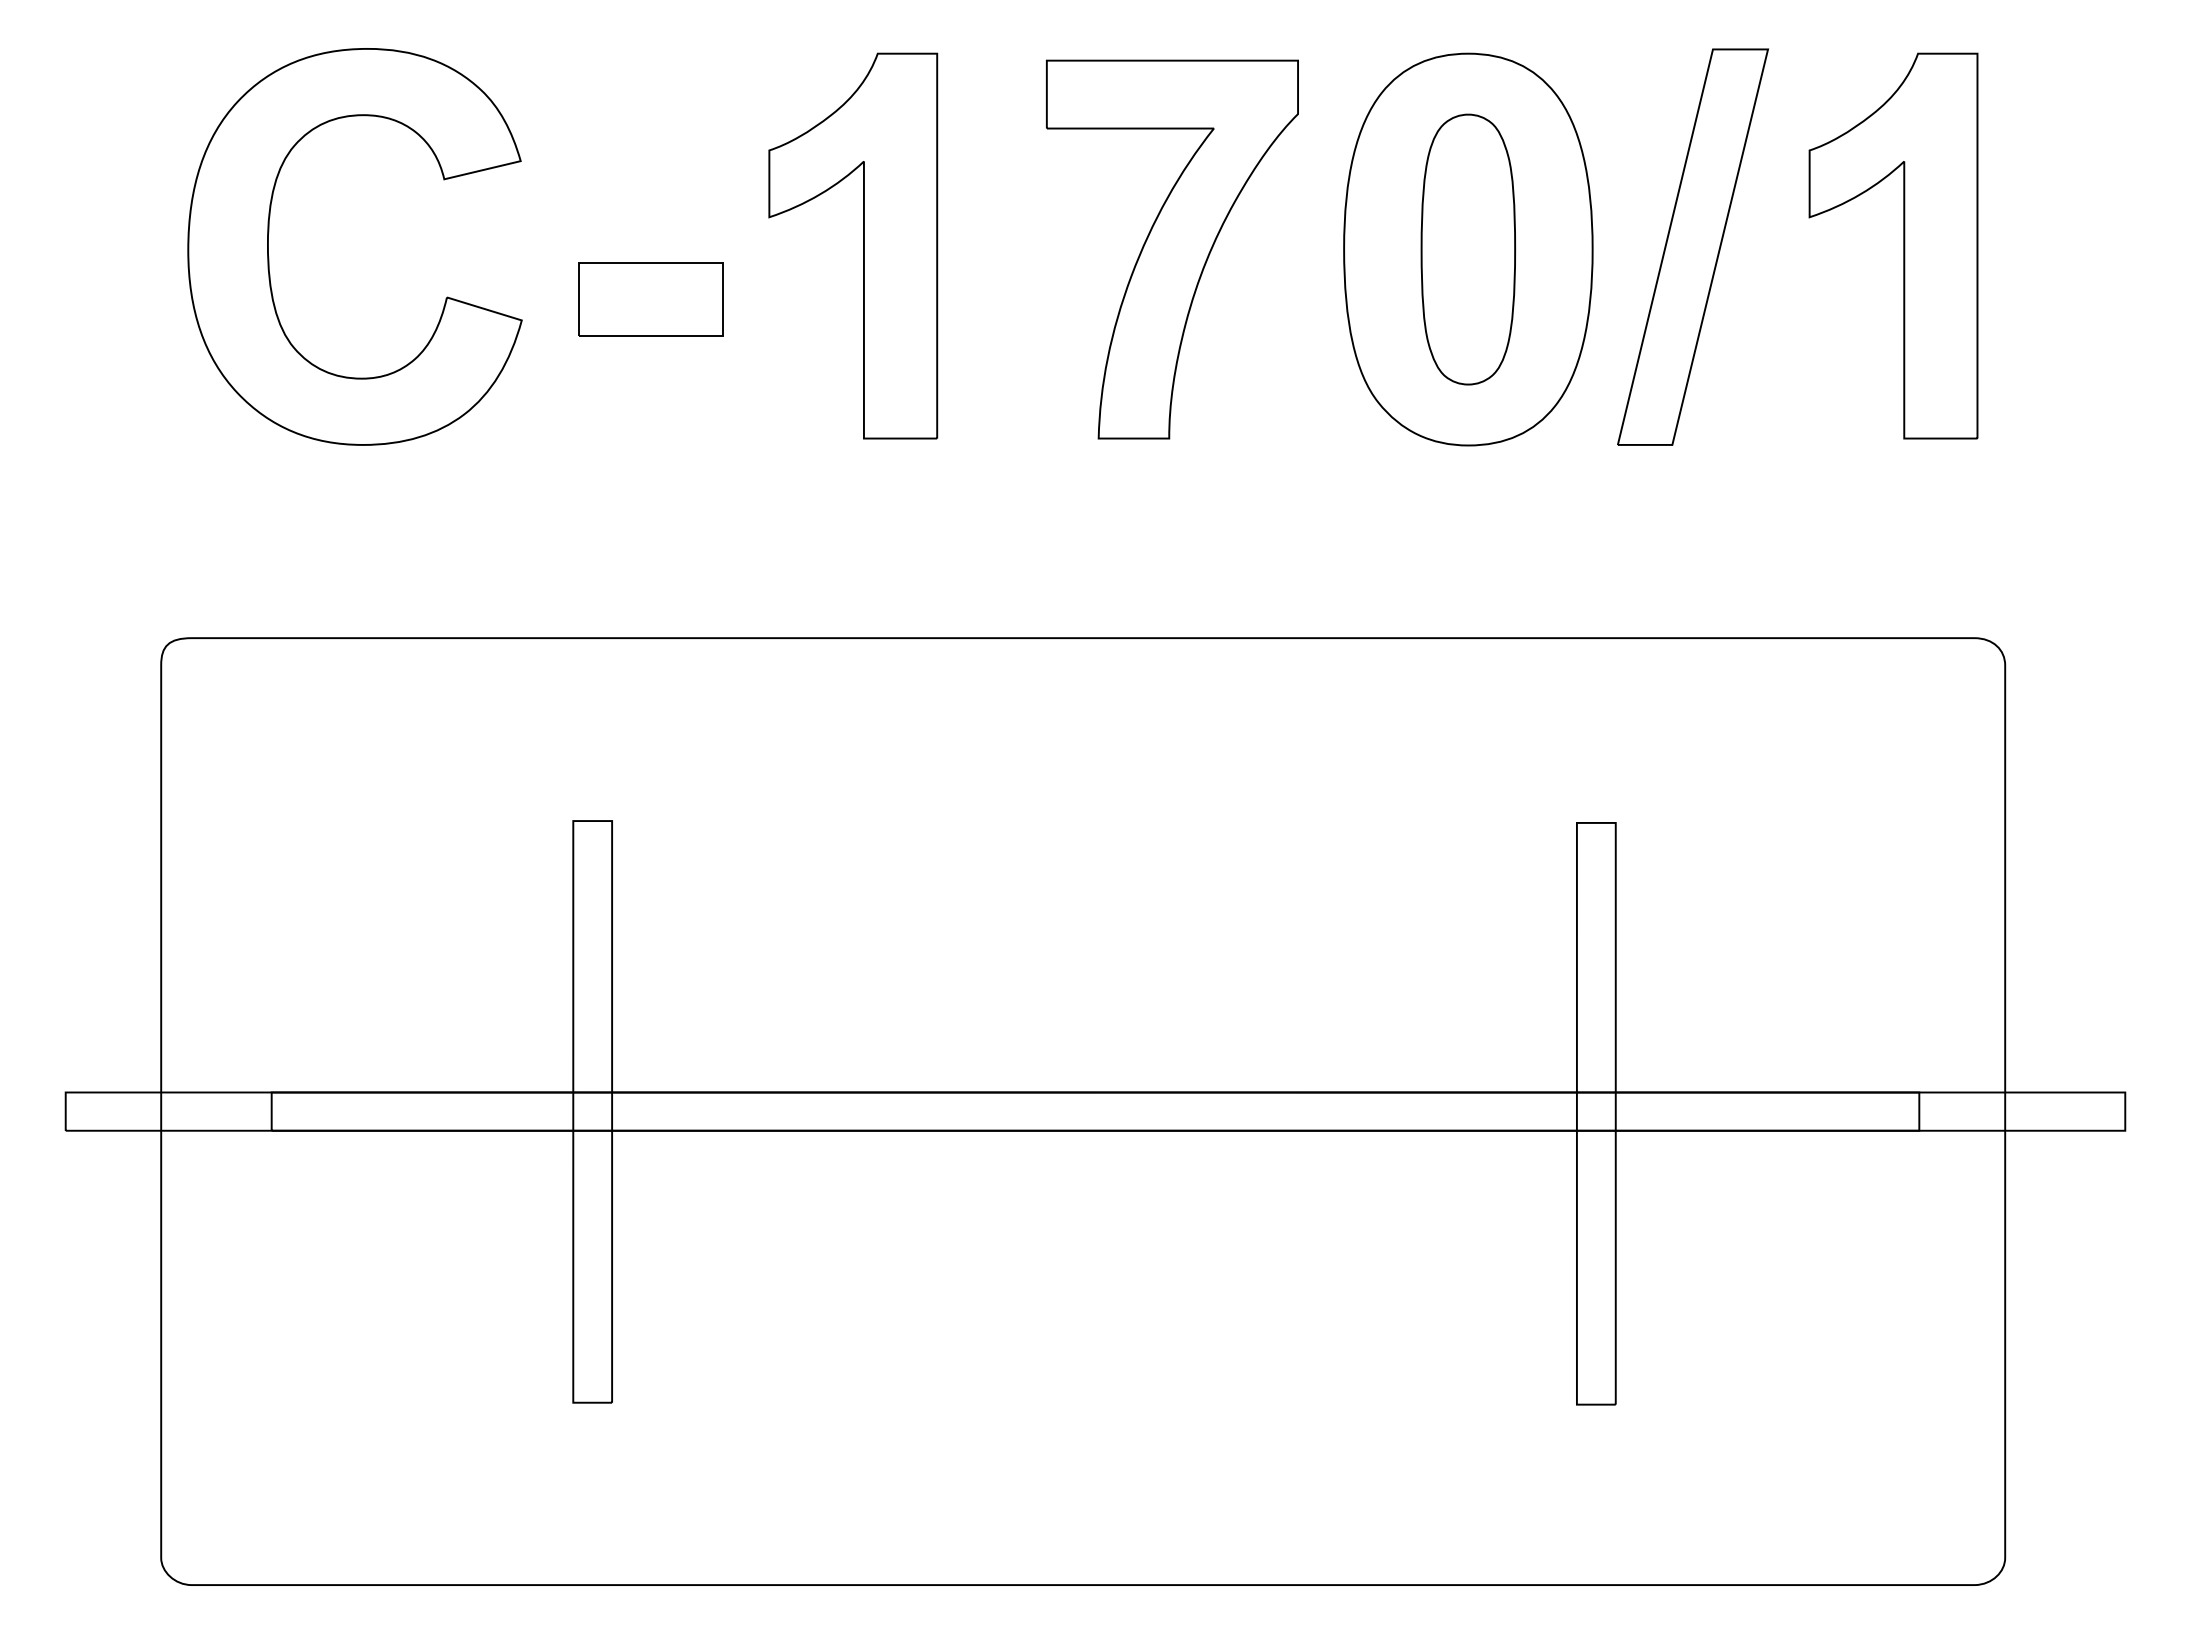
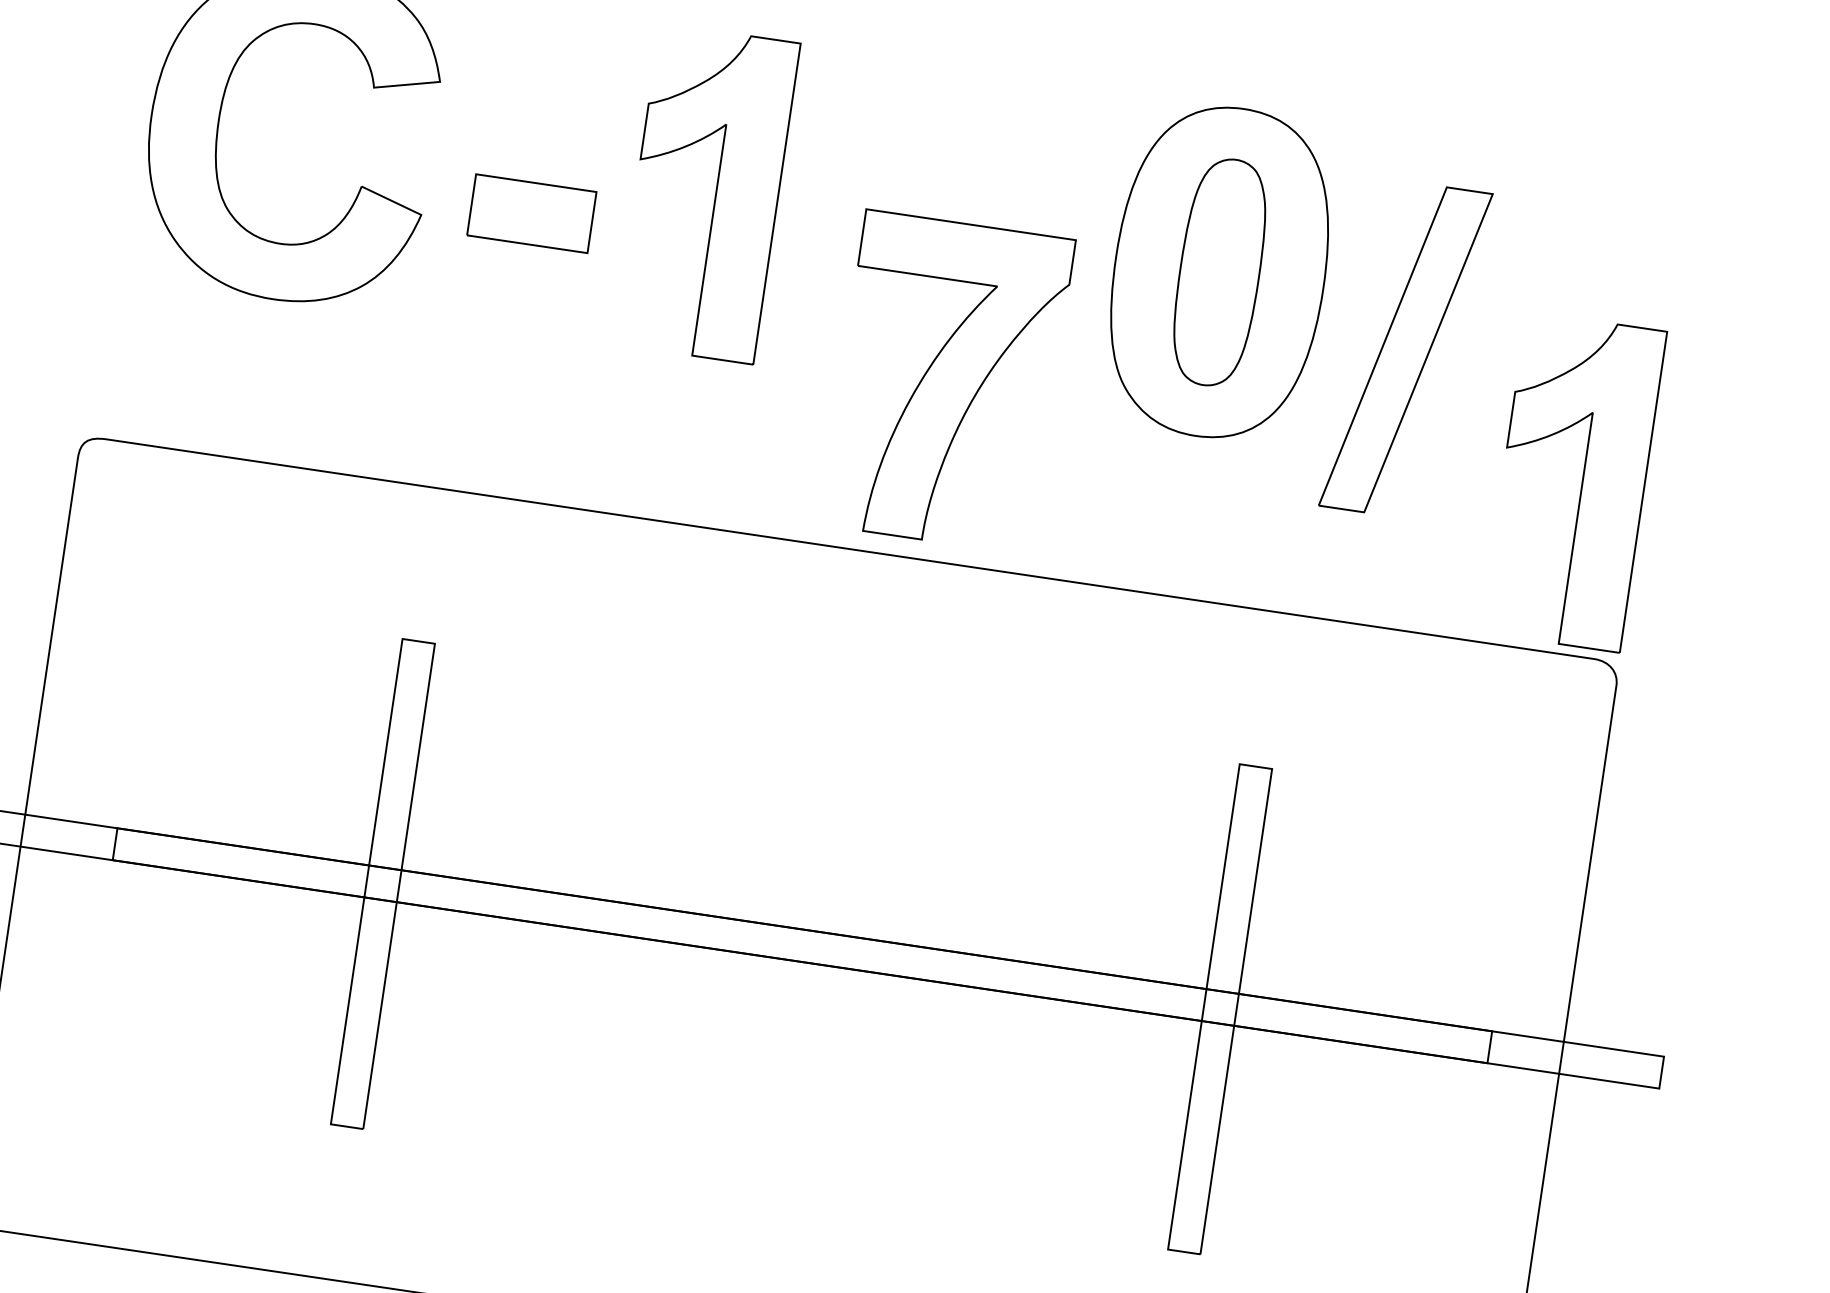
part: (1903, 245) -> (1581, 482), moved
part: (1692, 246) -> (1405, 349), moved
part: (1172, 249) -> (947, 382), moved

